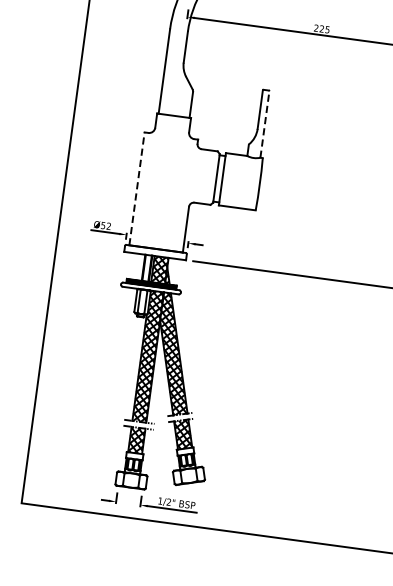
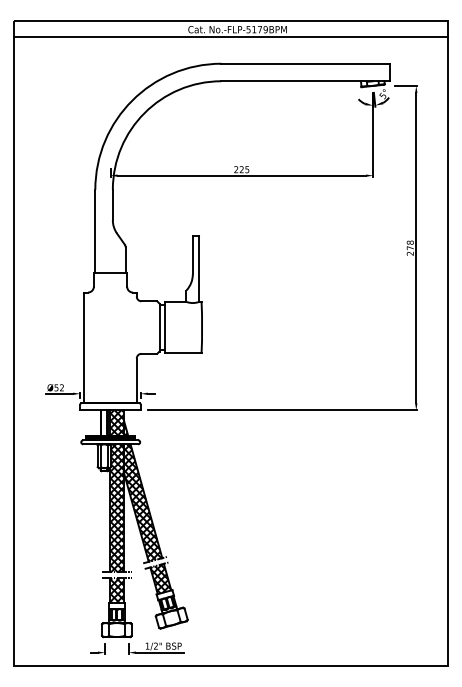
line: (265, 124) -> (199, 269), dashed -> solid
line: (137, 188) -> (84, 347), dashed -> solid

